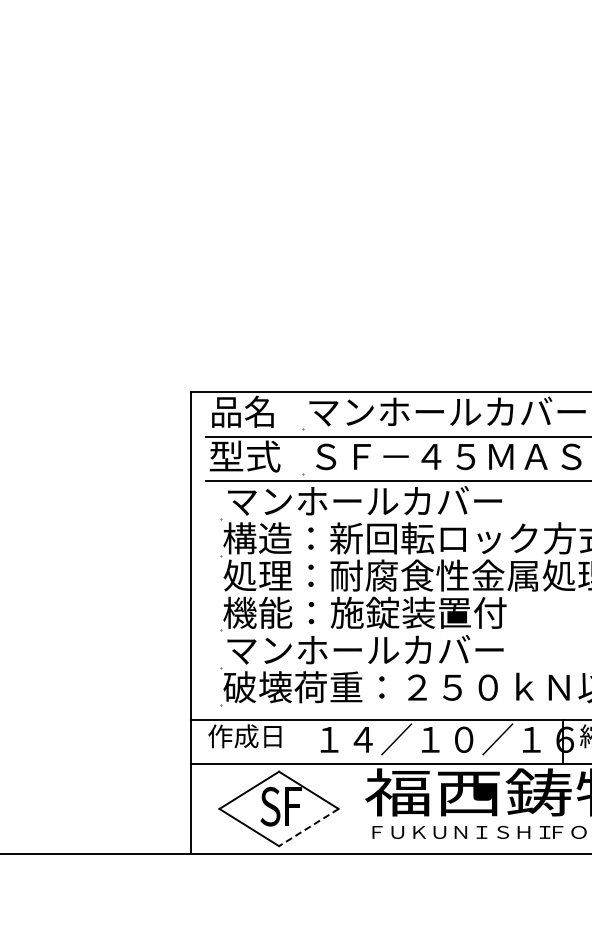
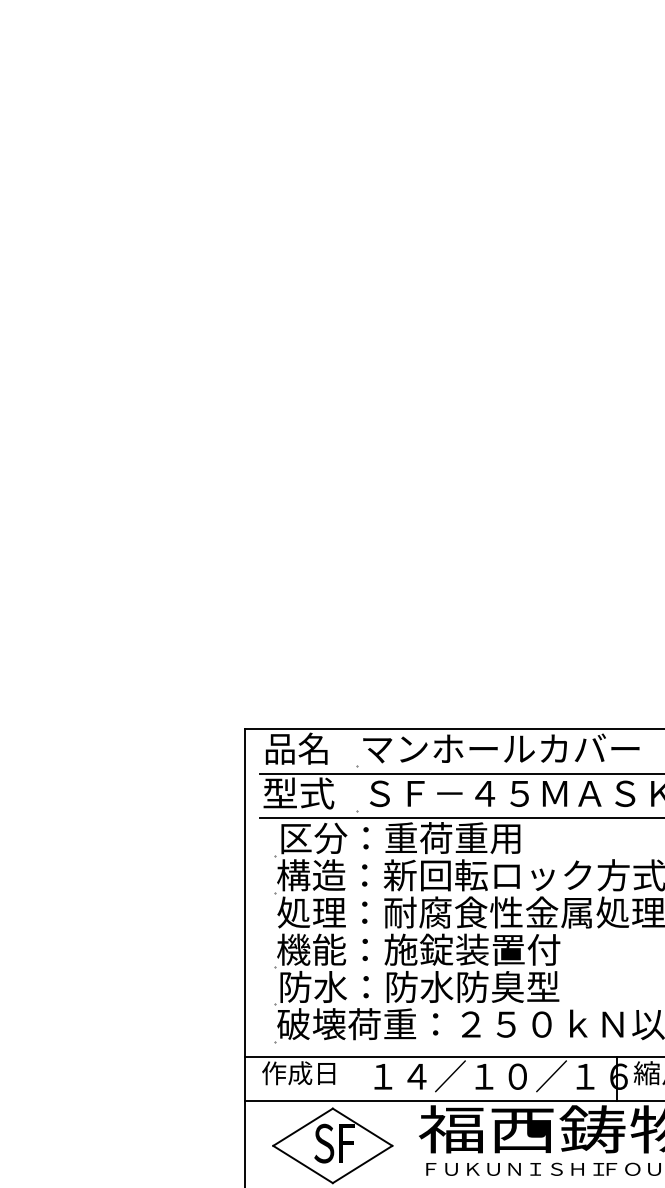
text: (364, 501) -> (418, 838), マンホールカバー -> 区分：重荷重用
text: (365, 649) -> (419, 986), マンホールカバー -> 防水：防水防臭型
line: (308, 827) -> (362, 1164), dashed -> solid

